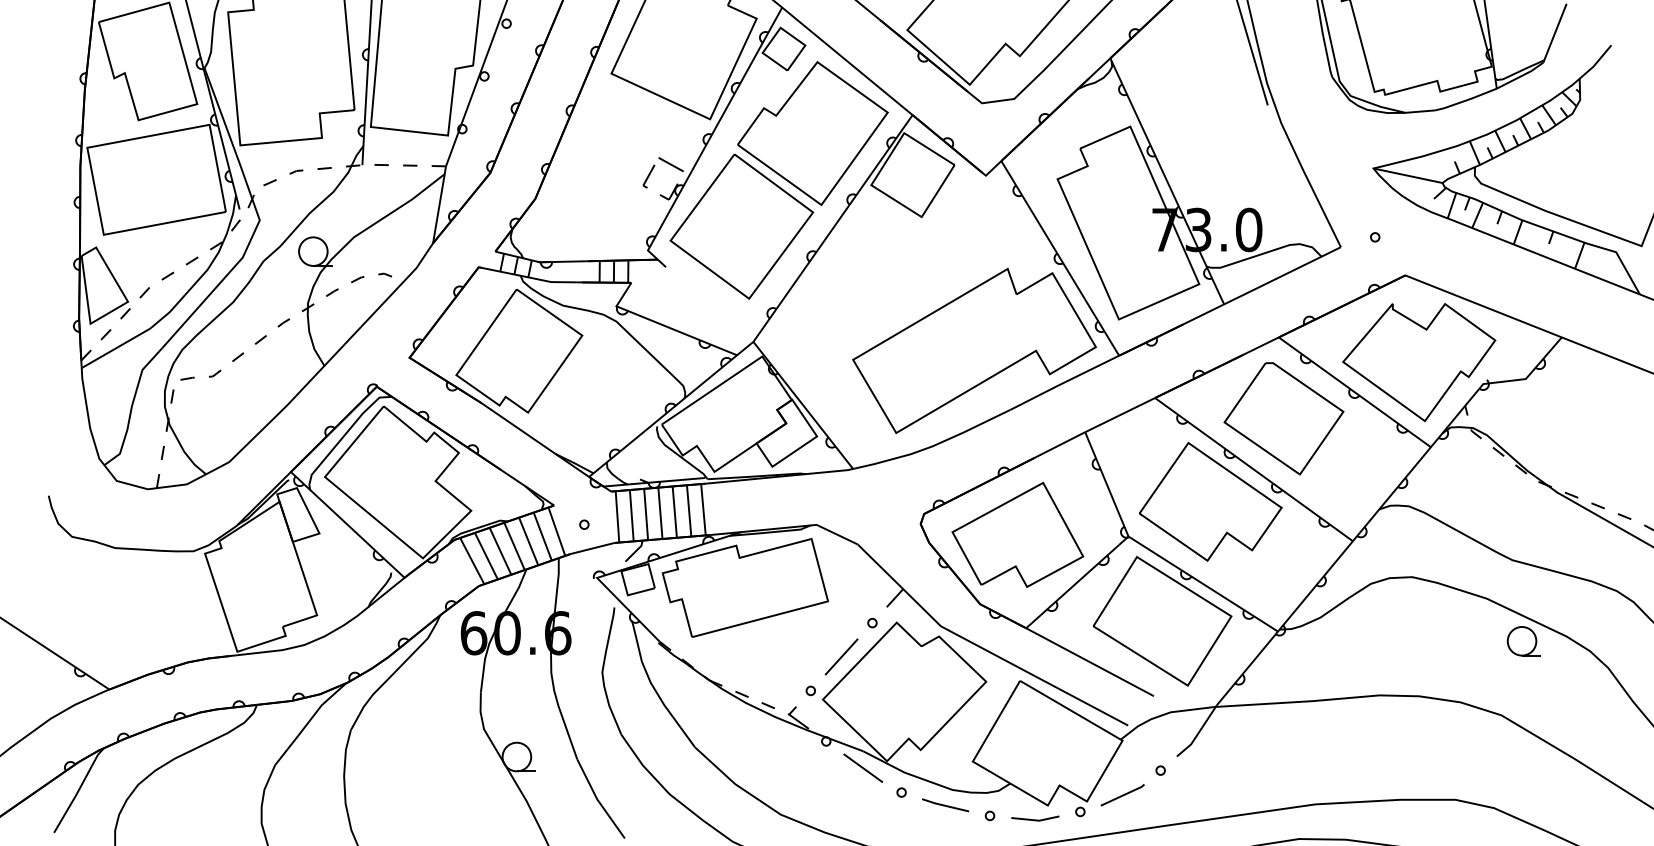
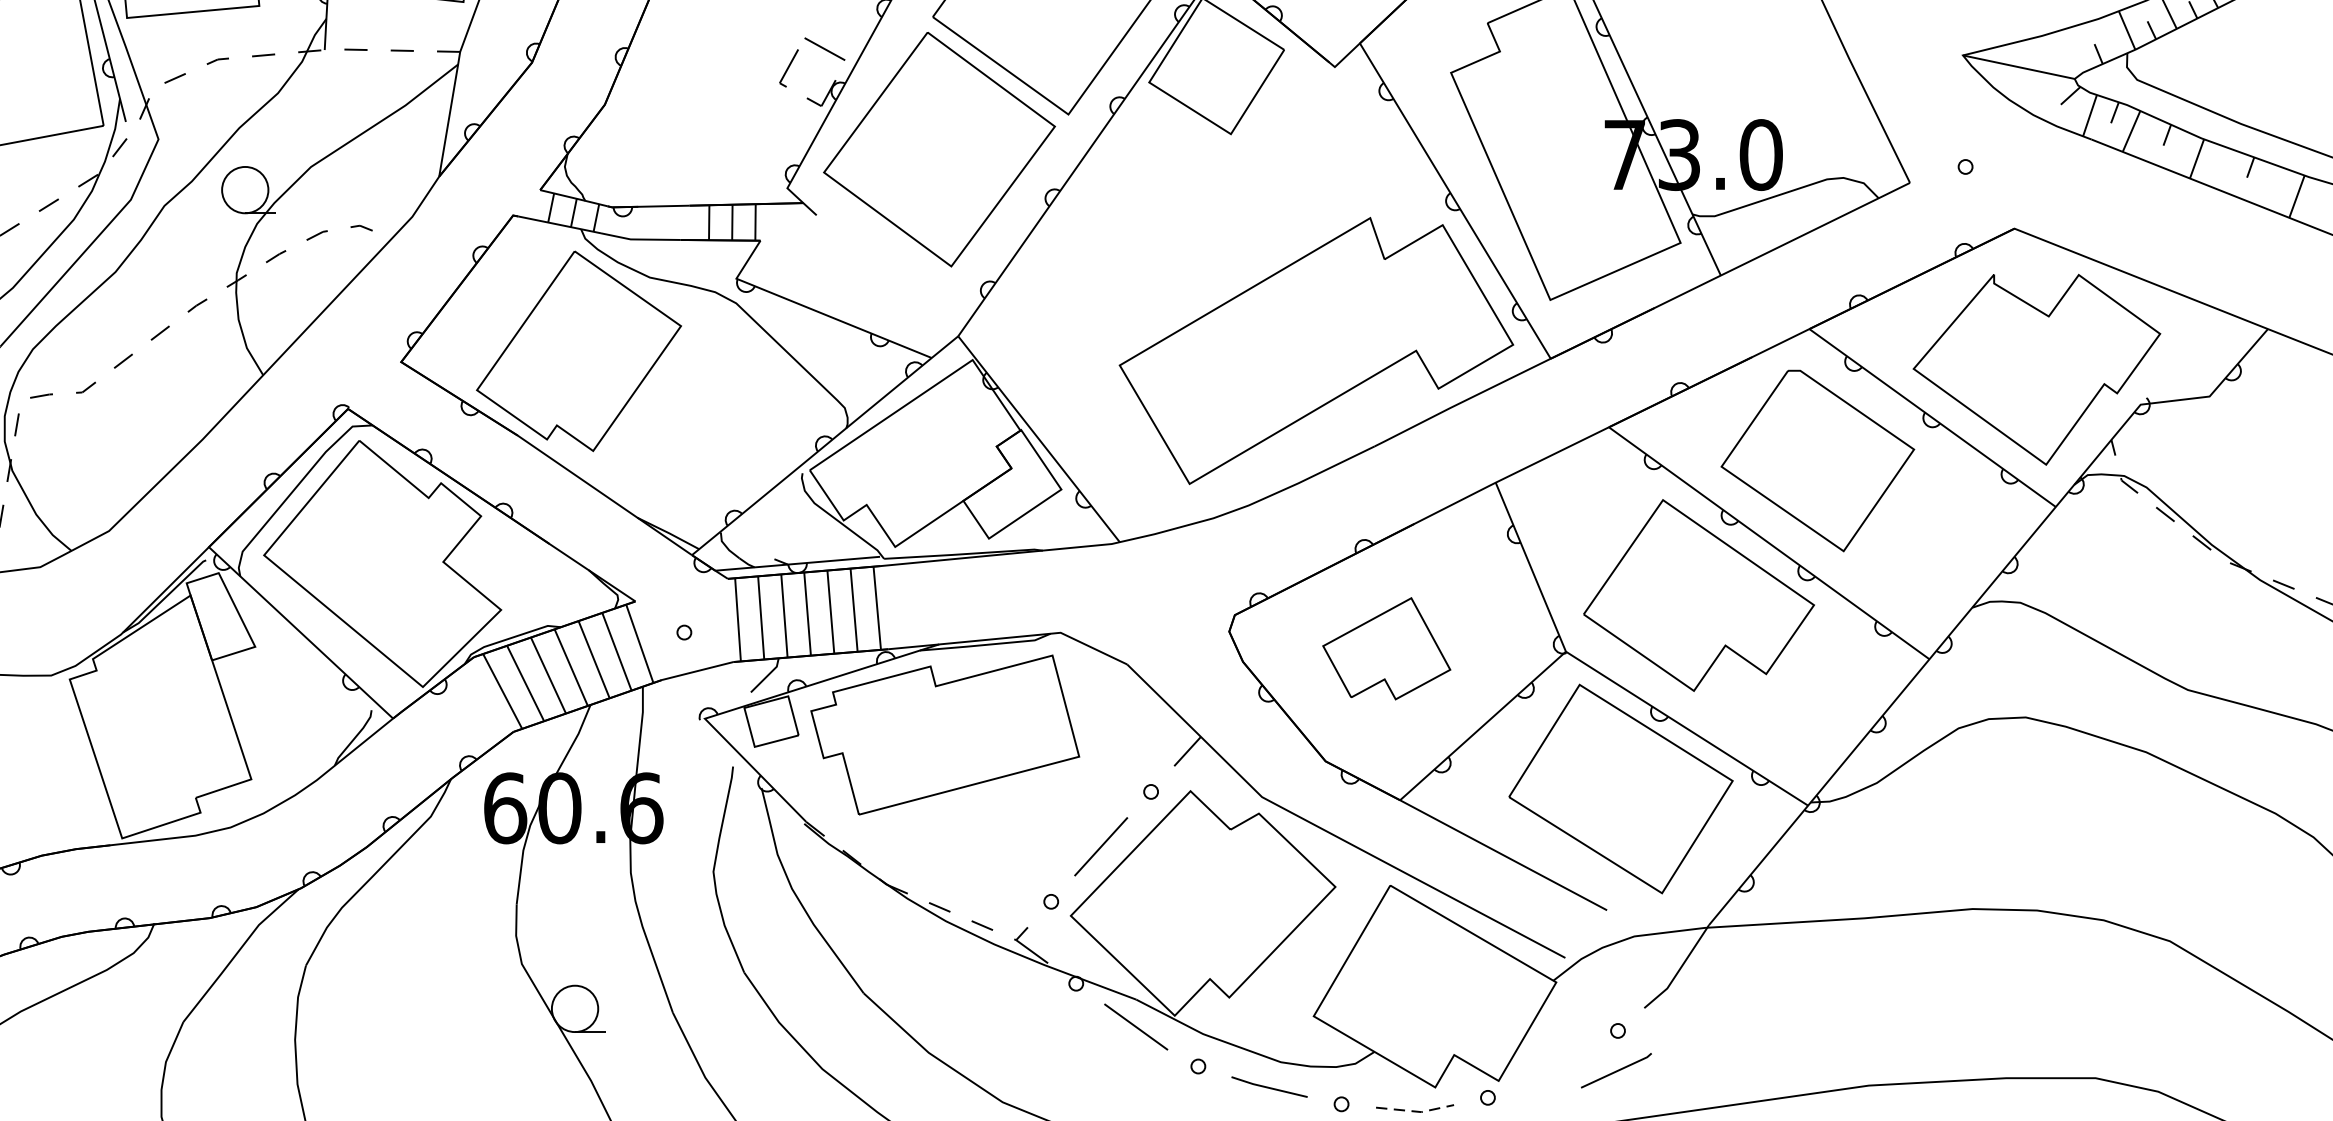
part: (1017, 534) -> (1386, 648), size x0.6
part: (1523, 641) -> (2205, 821), removed
line: (1122, 795) -> (1616, 1071), moved
line: (1036, 820) -> (1416, 1111), solid -> dashed

